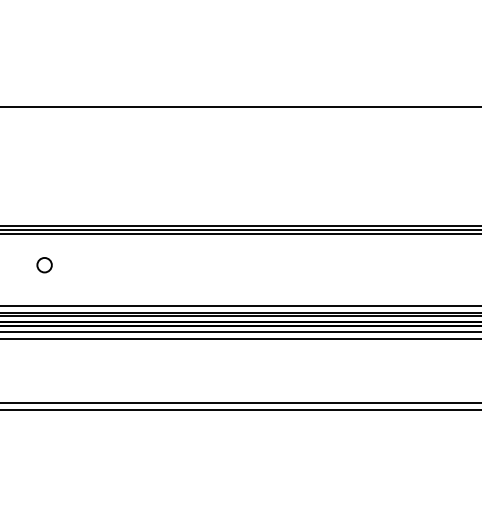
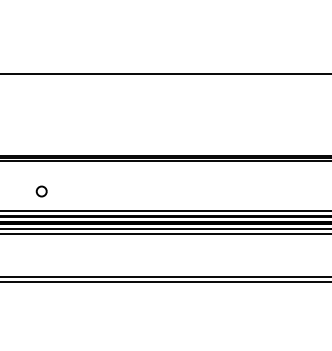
circle: (44, 265) -> (41, 191), moved

